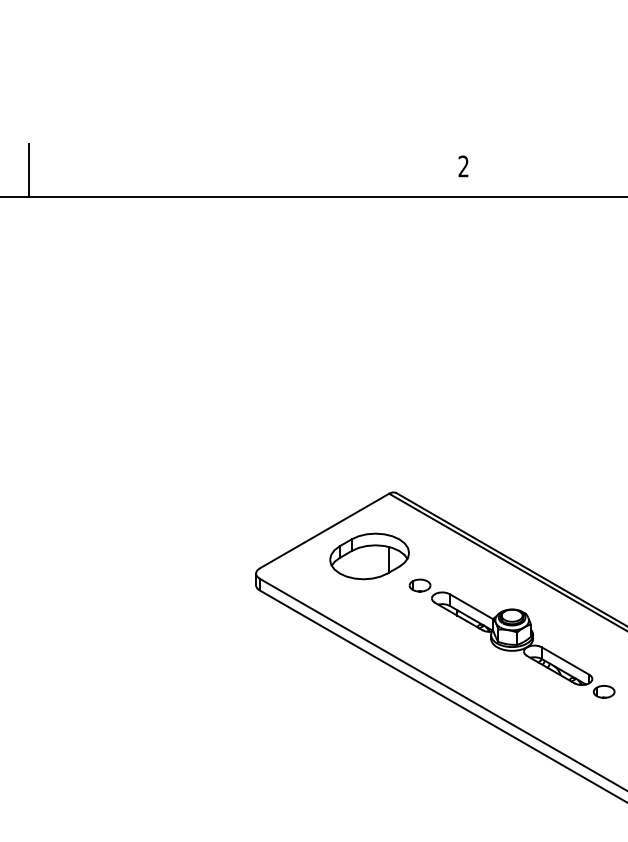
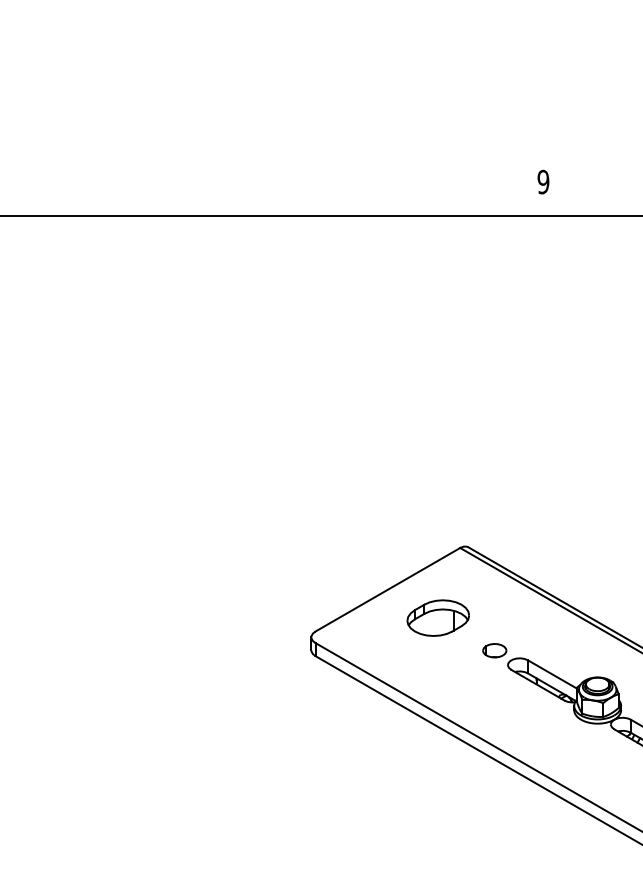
text: (463, 166) -> (543, 182), 2 -> 9
line: (28, 170) -> (56, 186), removed
part: (369, 556) -> (438, 618), size x0.7

